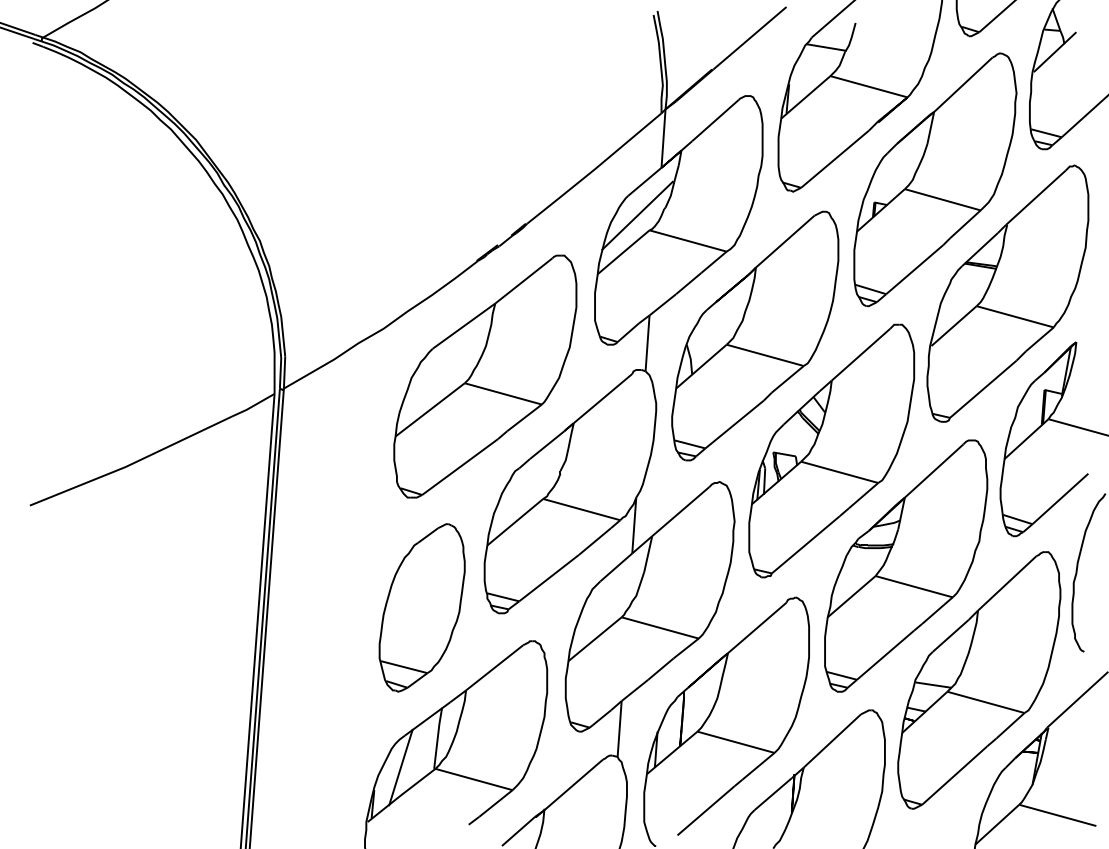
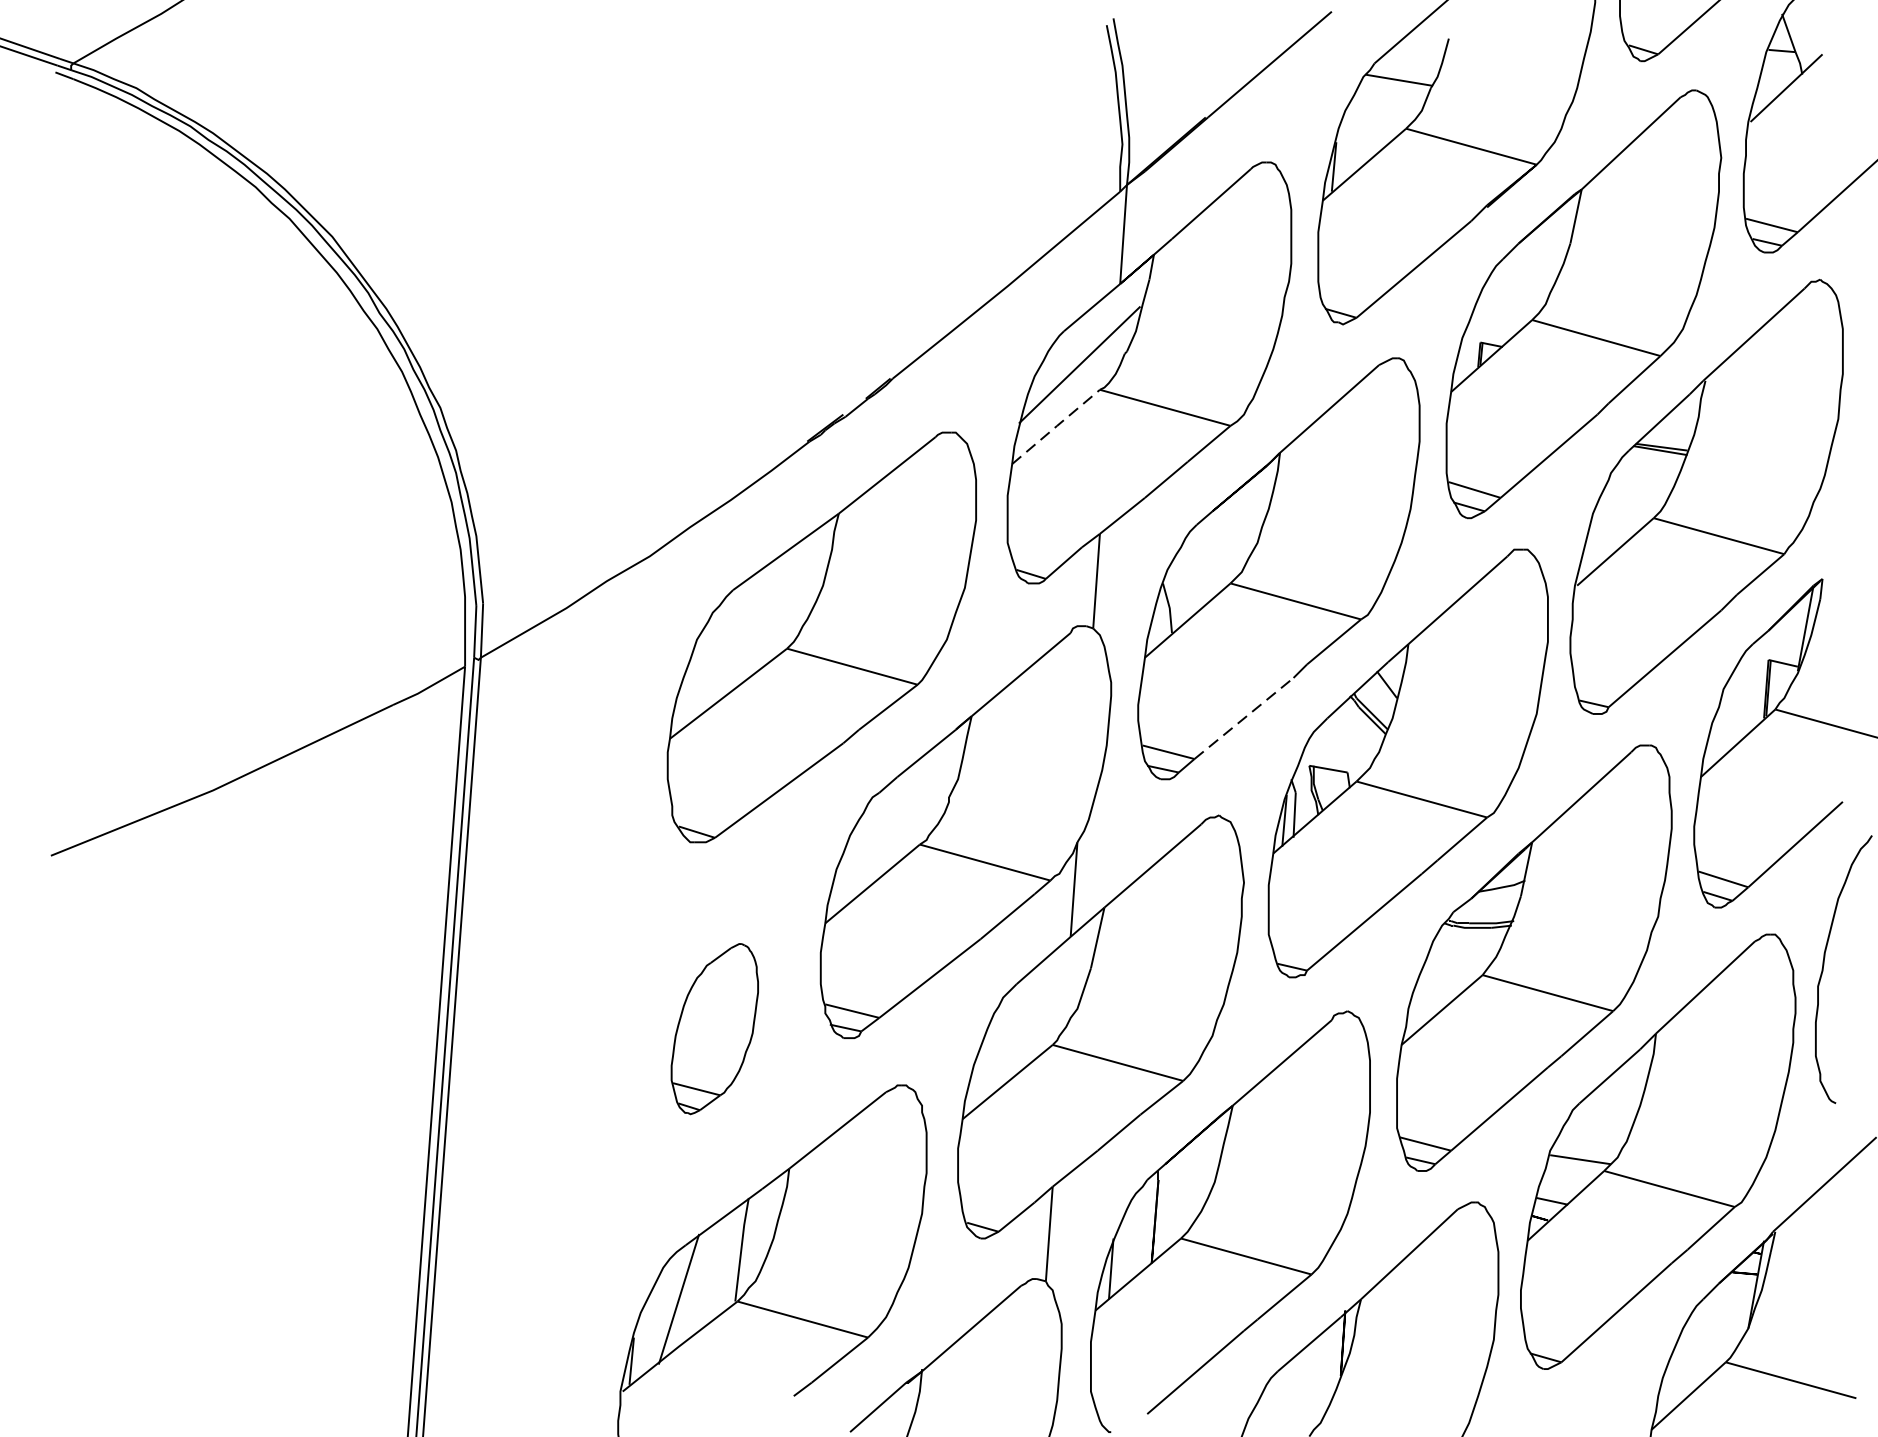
line: (624, 251) -> (1057, 425), solid -> dashed
line: (734, 424) -> (1243, 718), solid -> dashed
part: (421, 607) -> (713, 1028), size x0.6

